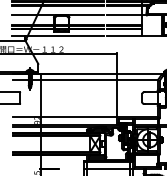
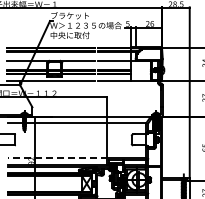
line: (65, 117) -> (58, 158), solid -> dashed

